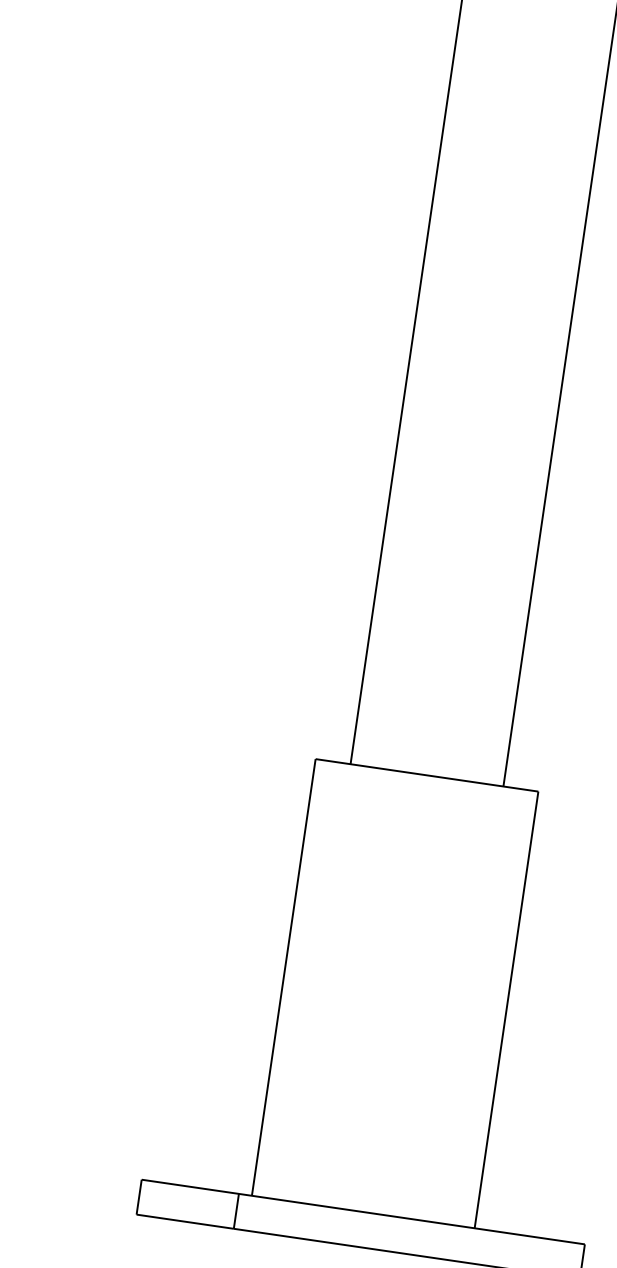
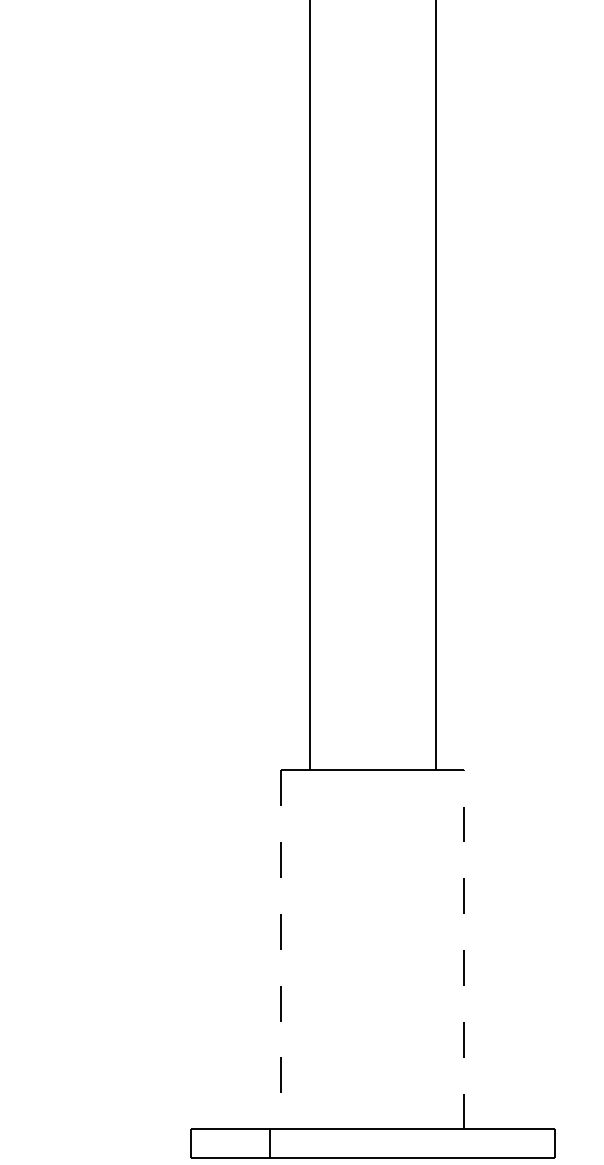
line: (284, 978) -> (281, 950), solid -> dashed
line: (506, 1009) -> (464, 949), solid -> dashed

